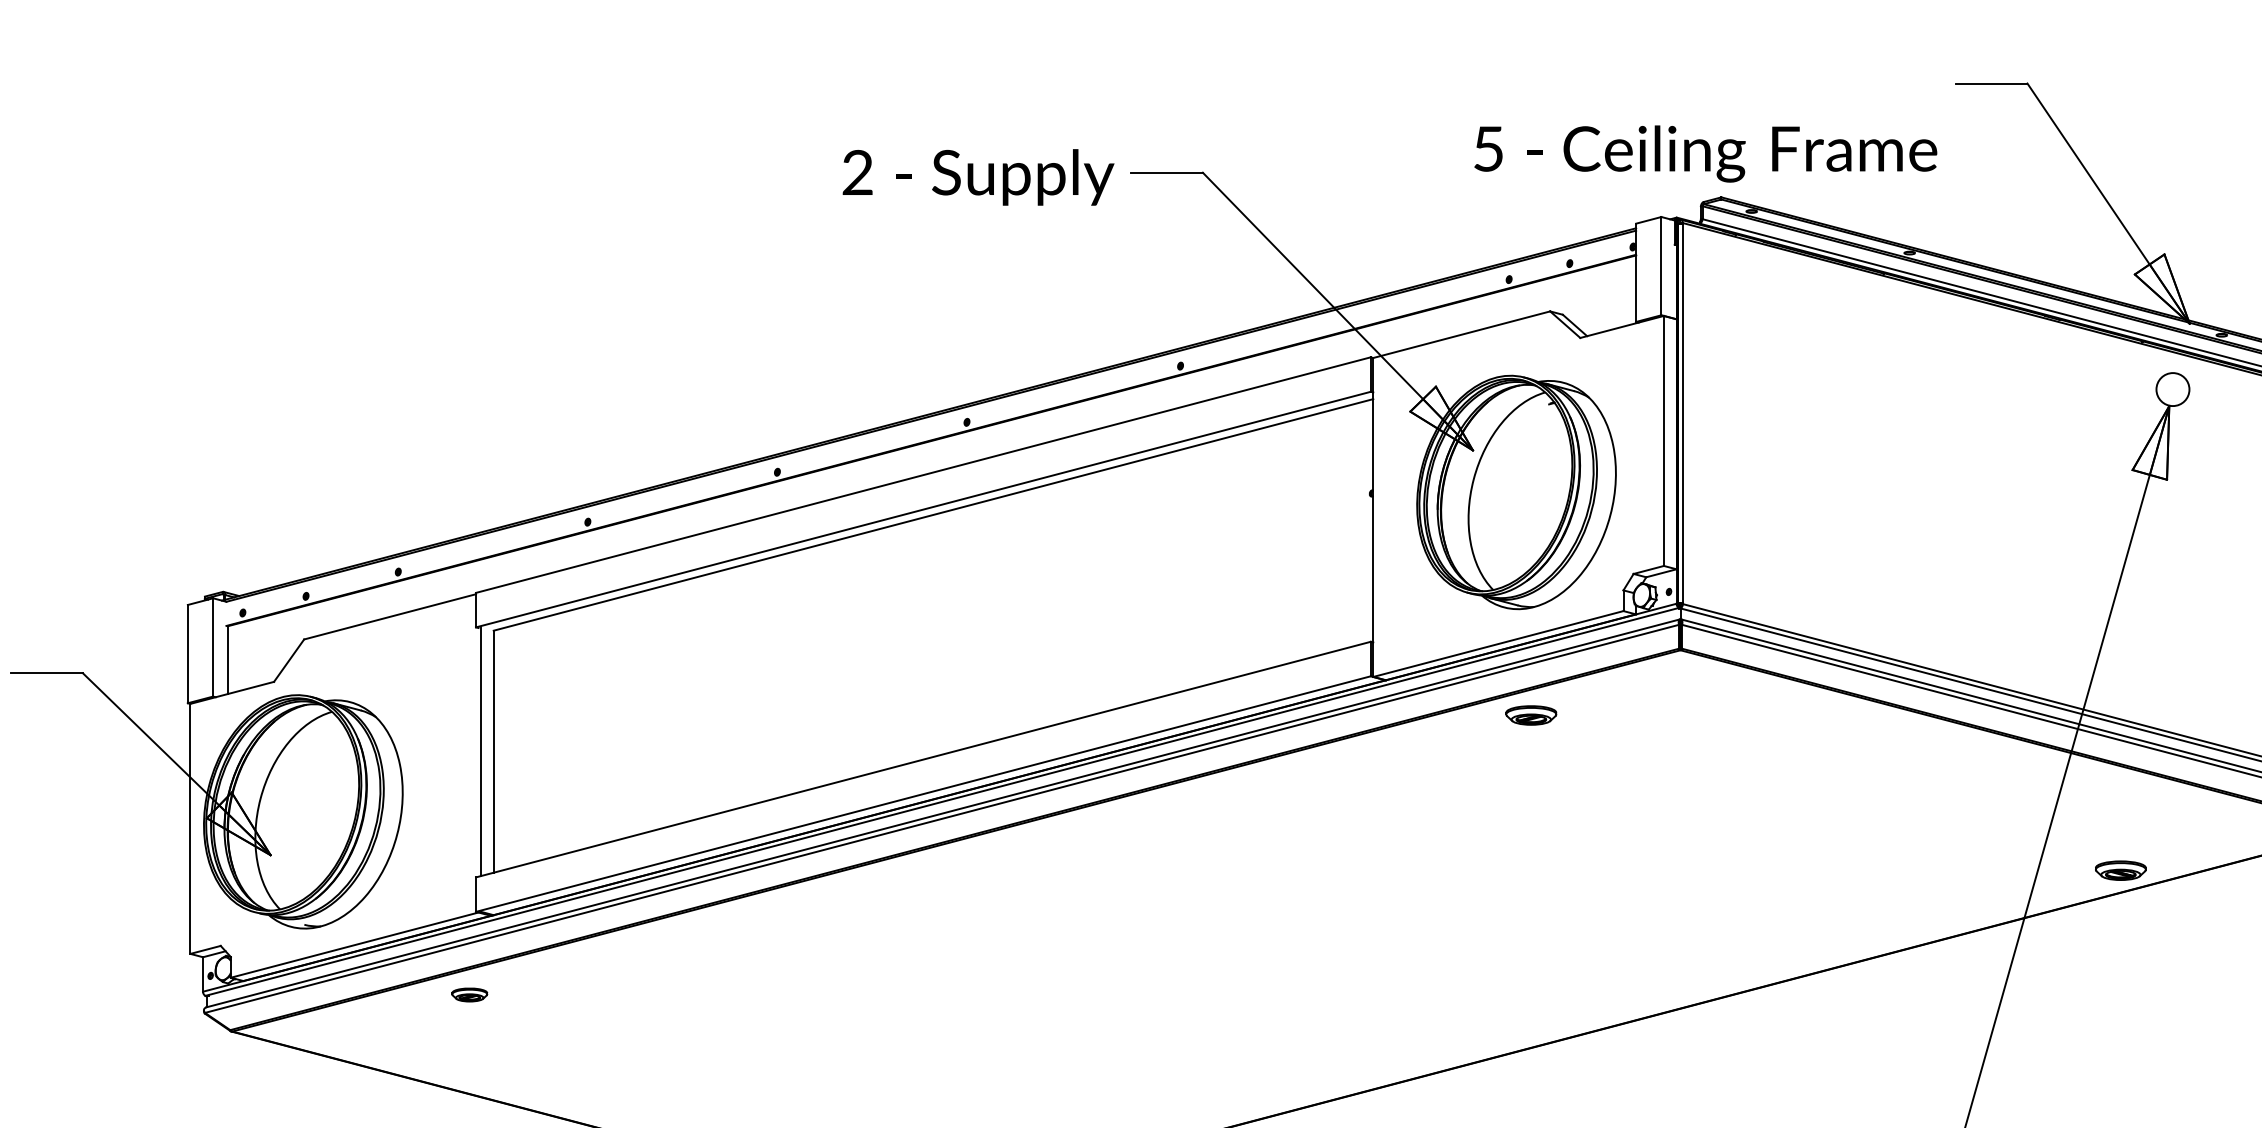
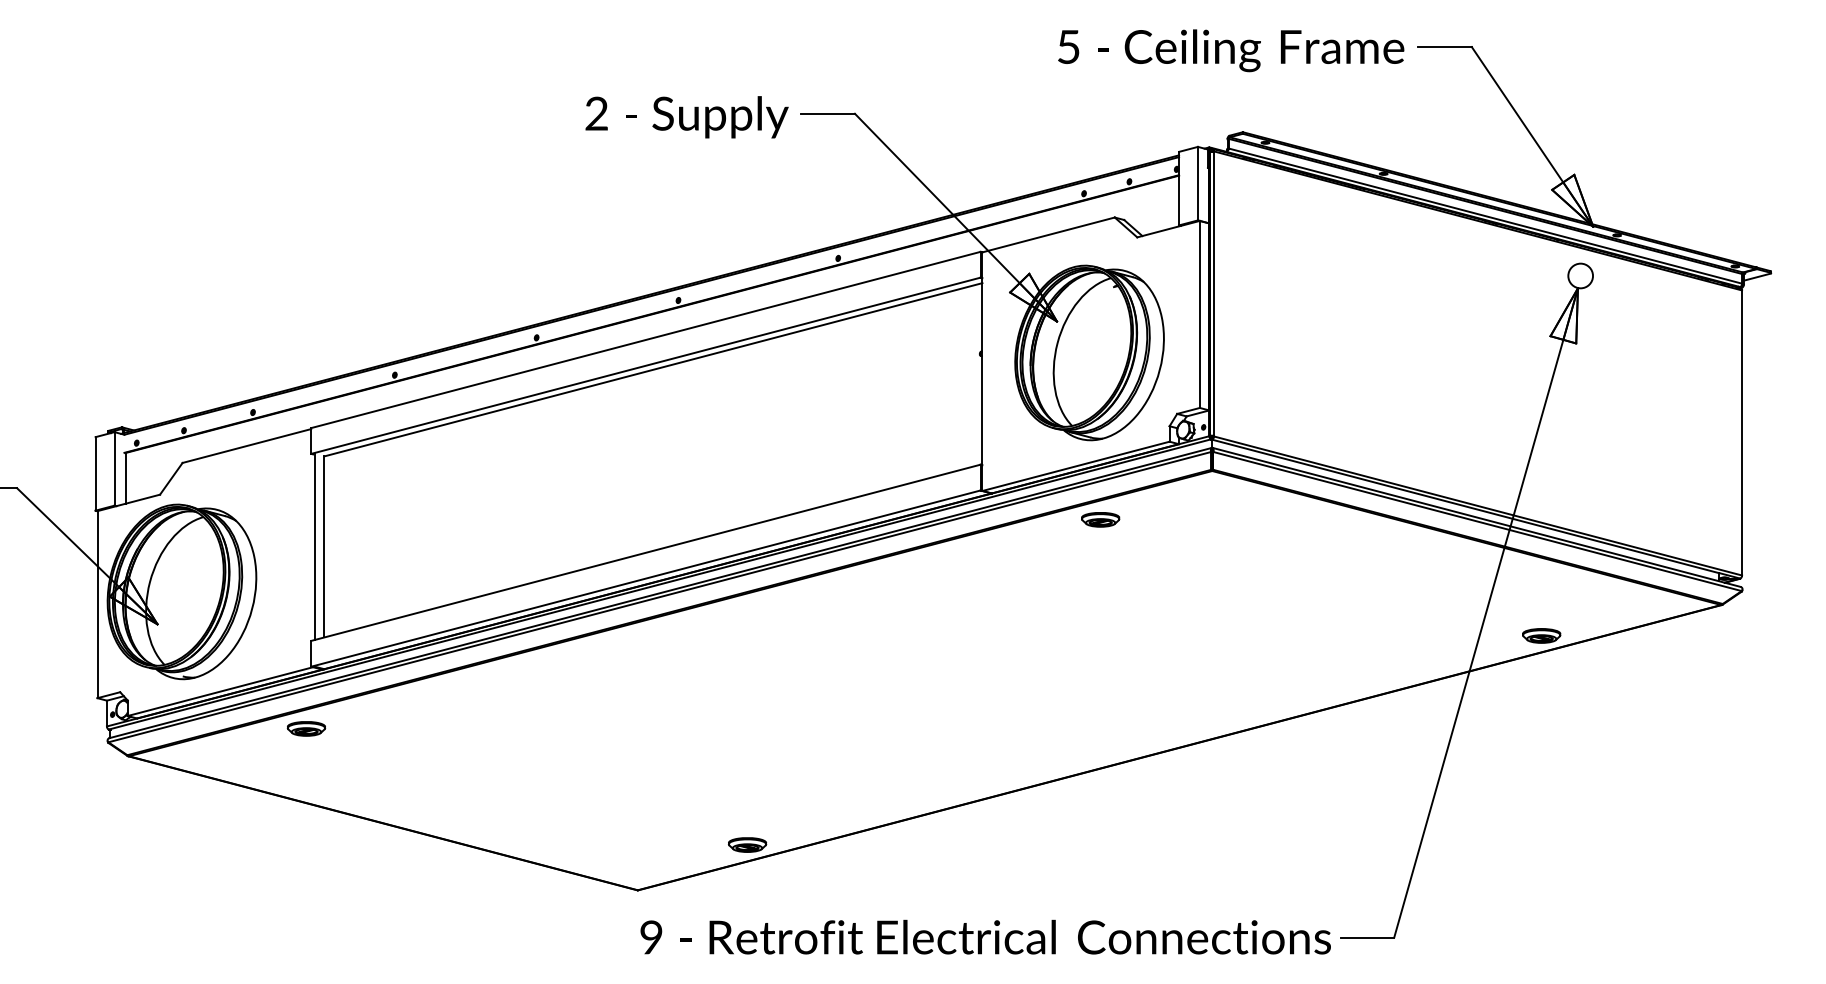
text: (1706, 153) -> (1231, 50), moved
part: (469, 994) -> (306, 728), size x1.43

